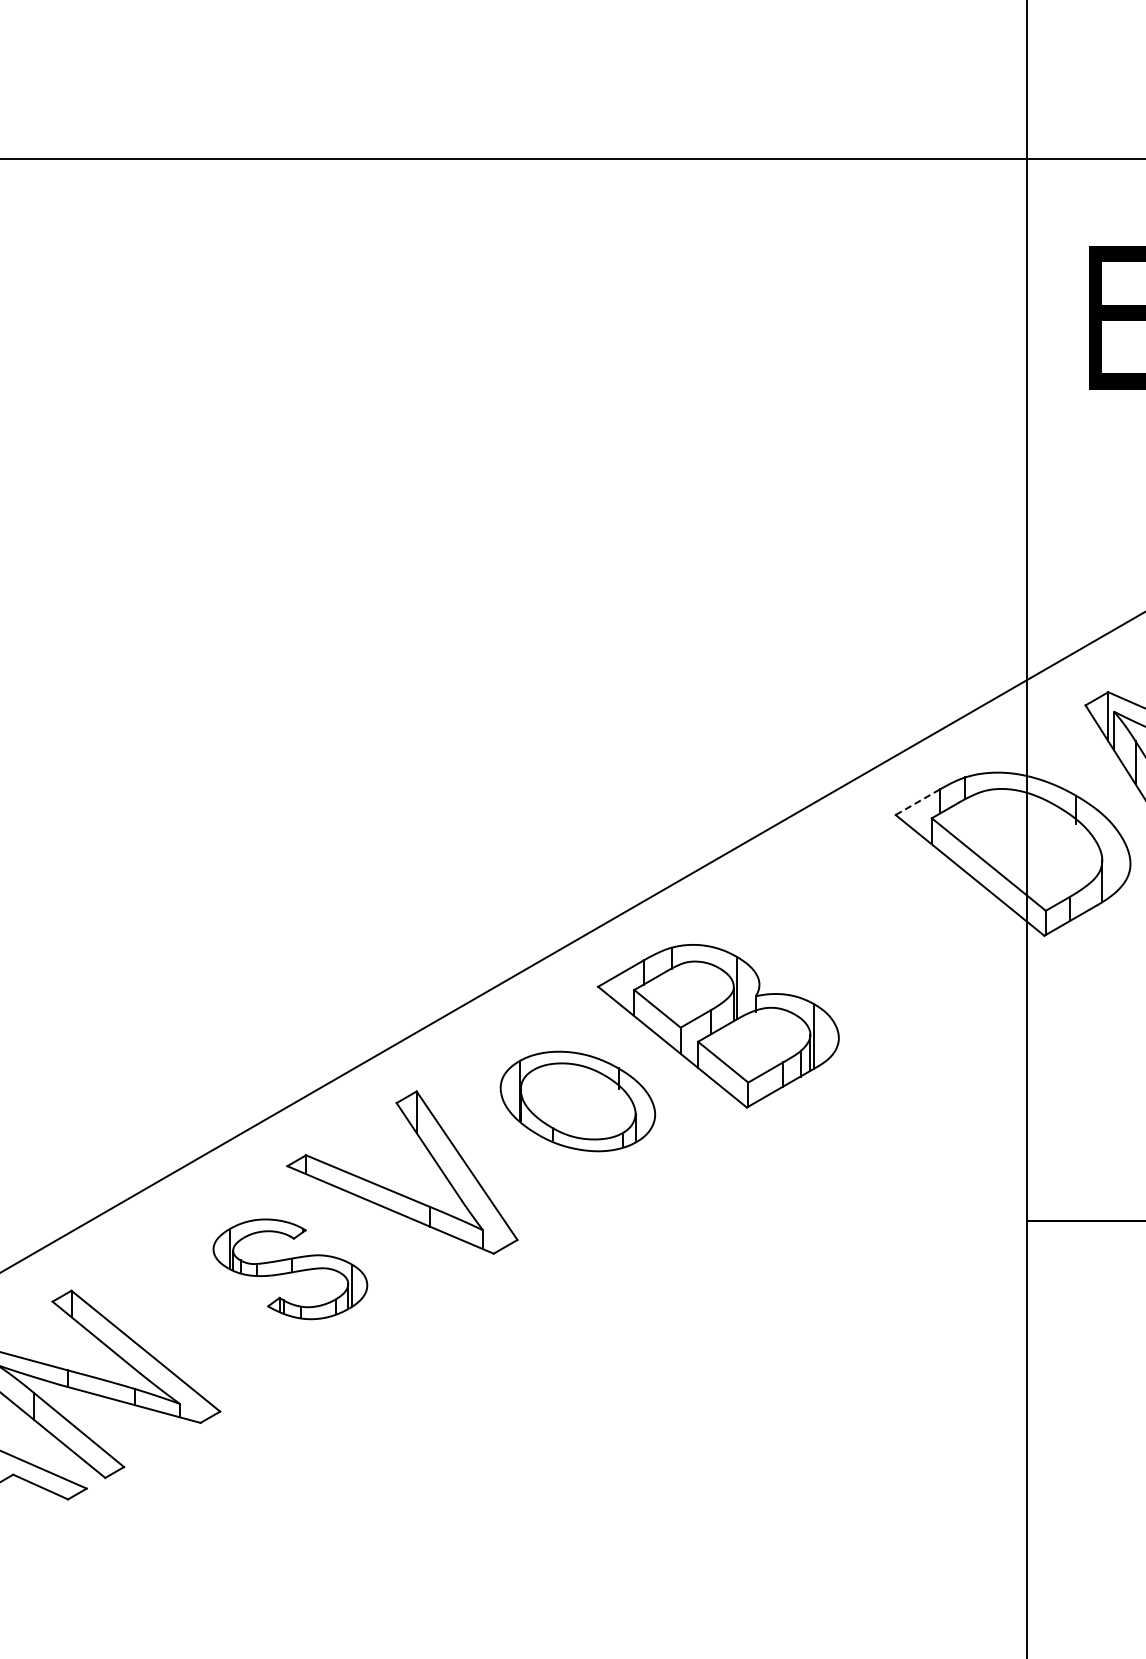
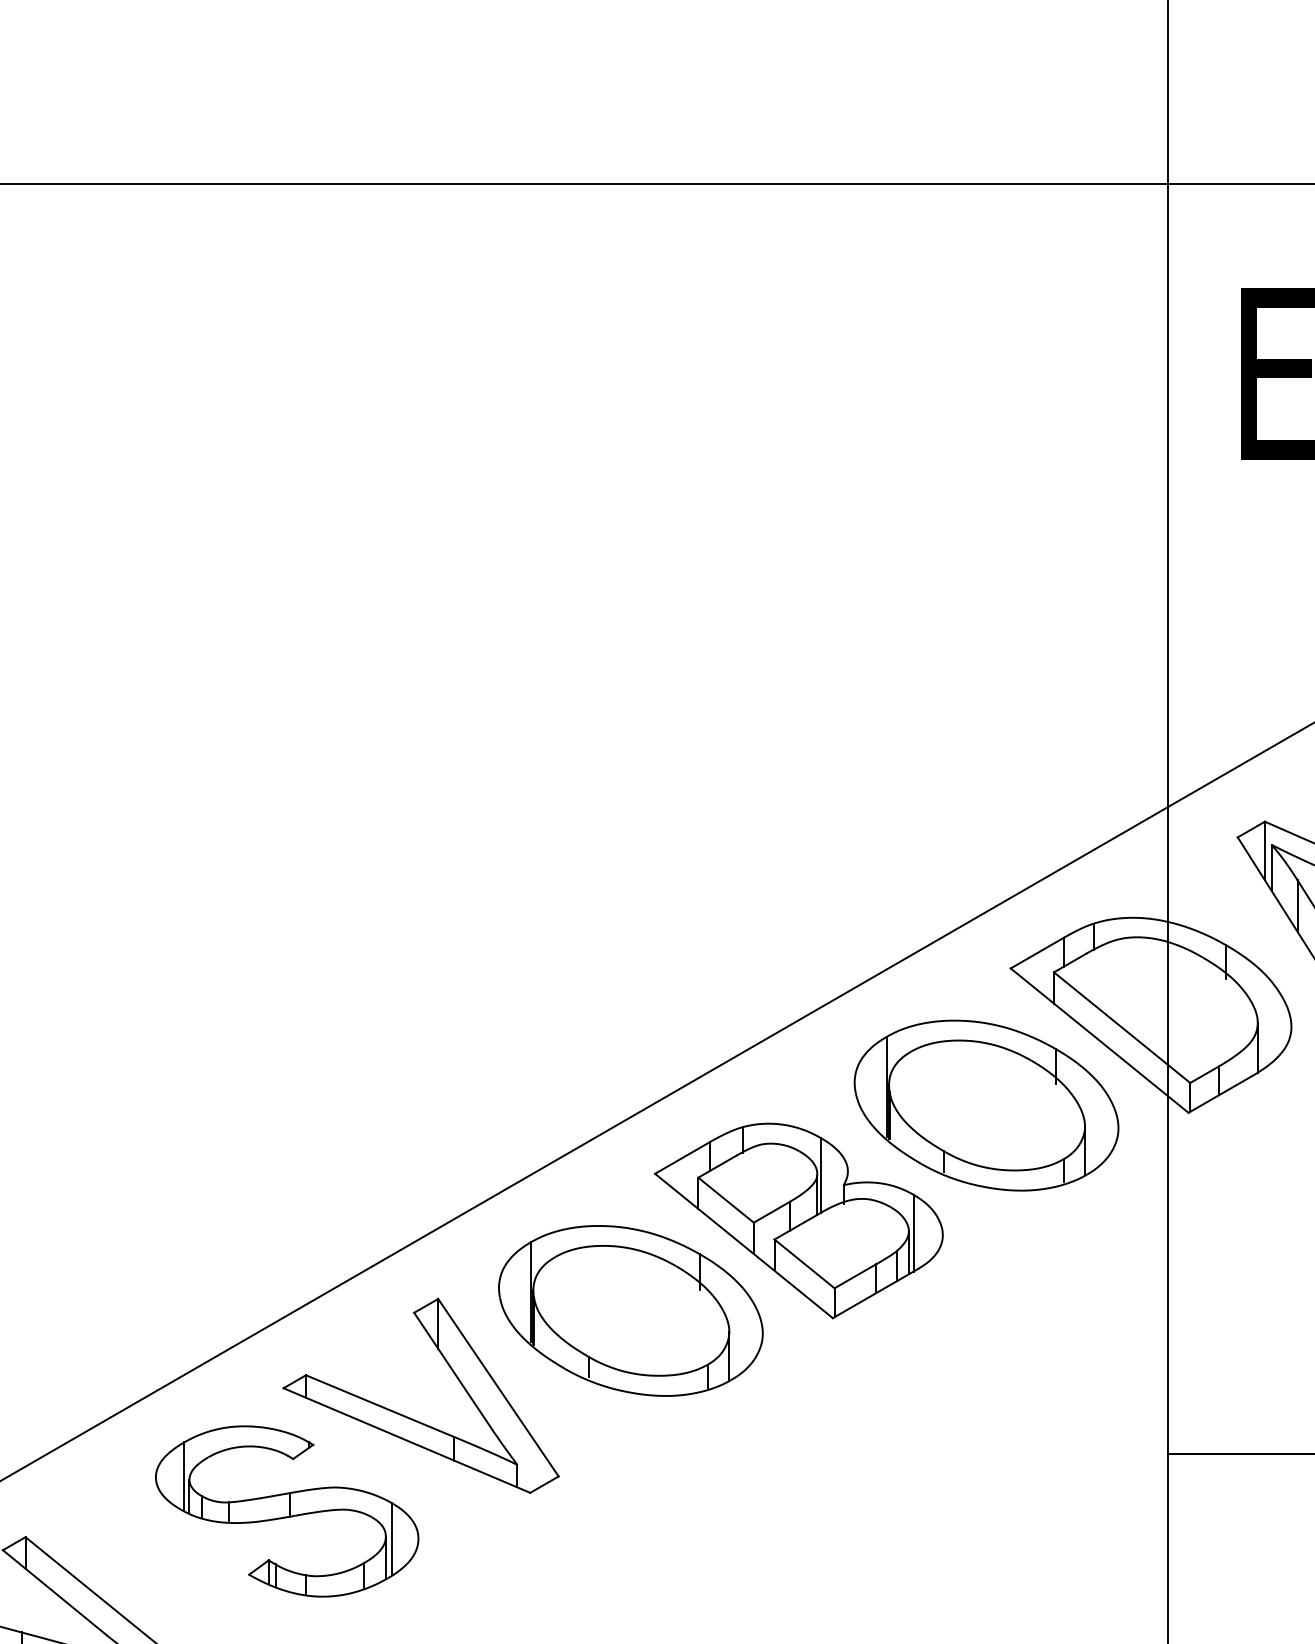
line: (917, 802) -> (1036, 953), dashed -> solid
part: (875, 929) -> (986, 1105), added
part: (577, 1101) -> (630, 1310), size x1.43
part: (290, 1269) -> (287, 1511), size x1.43

